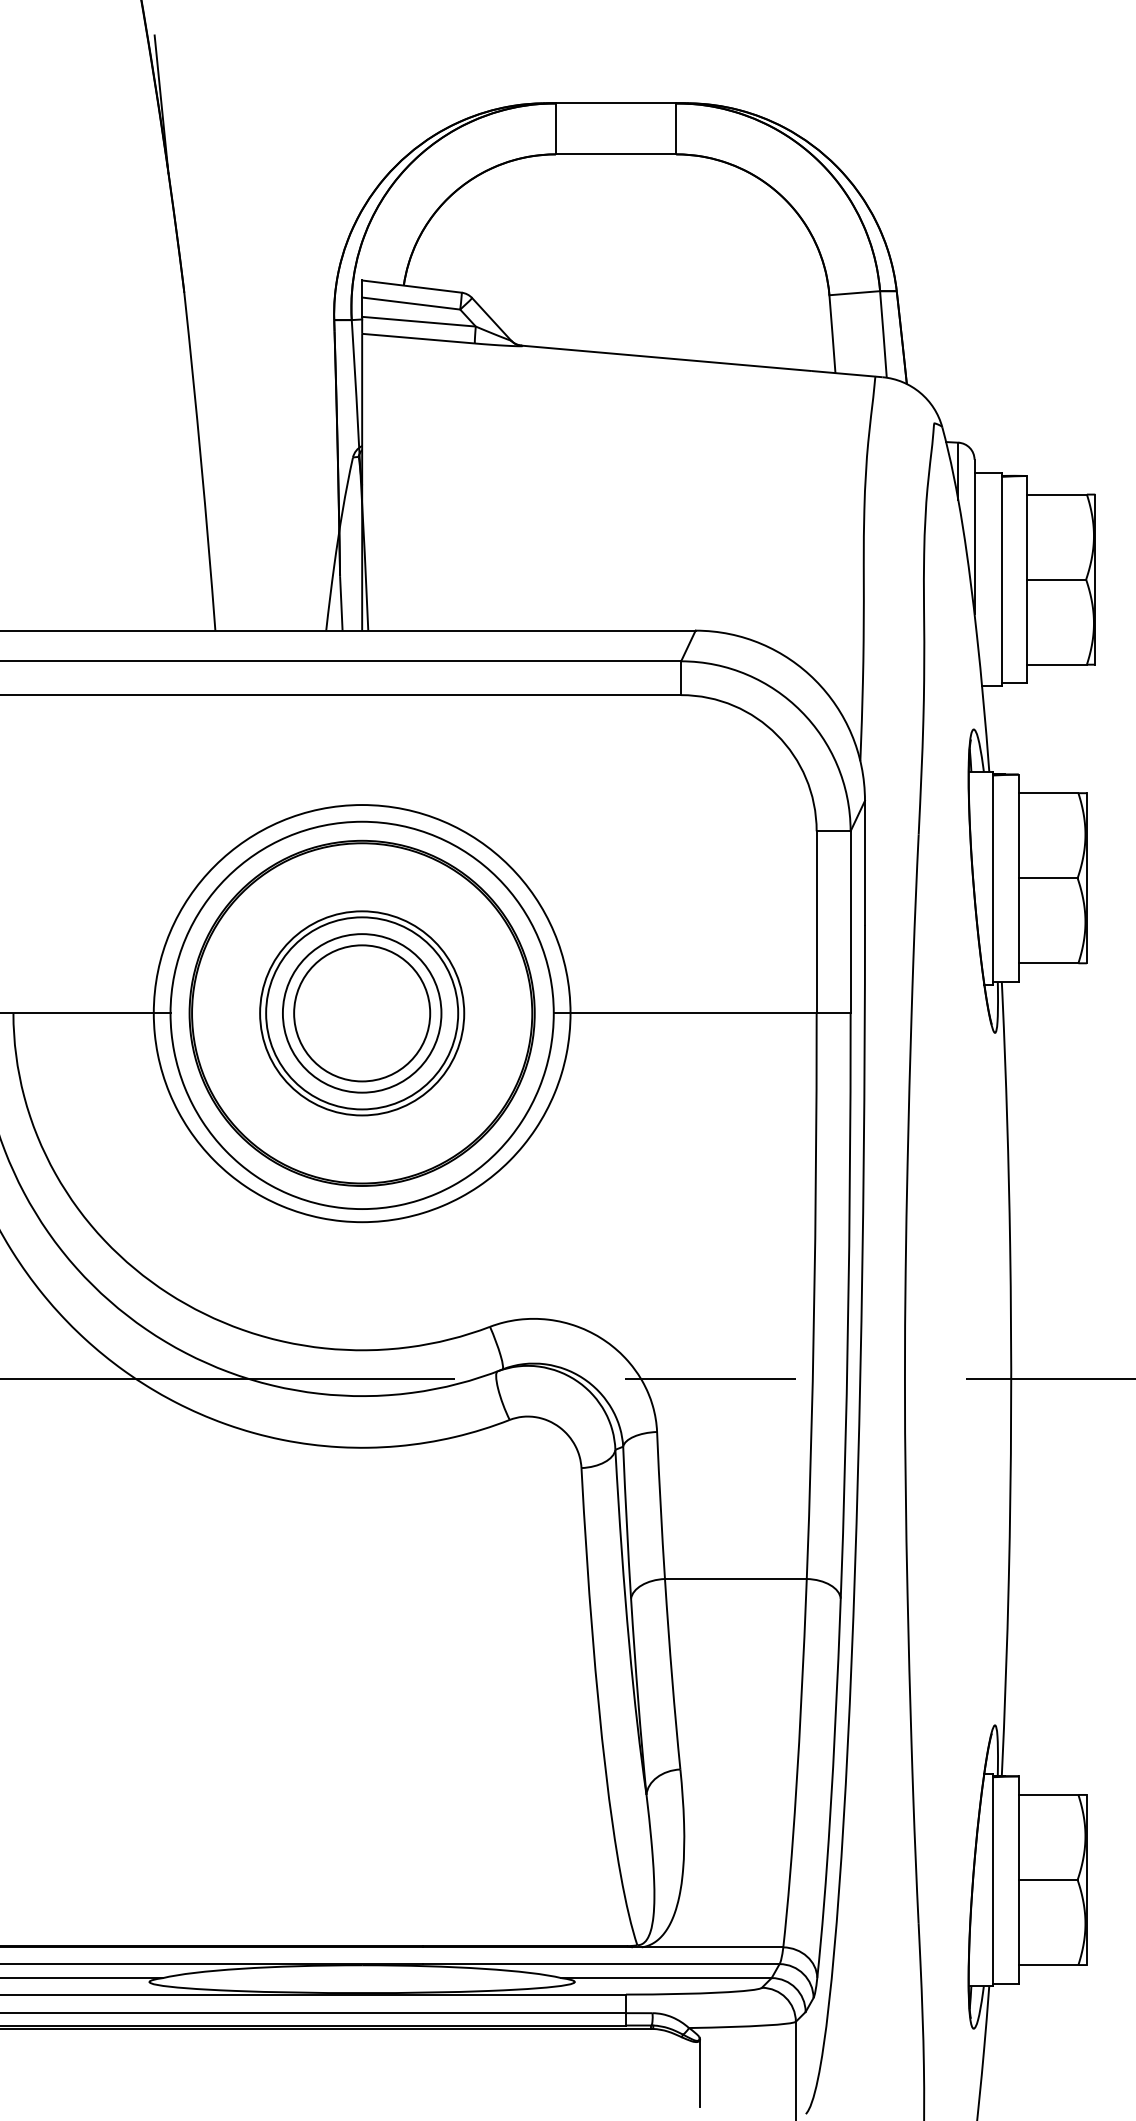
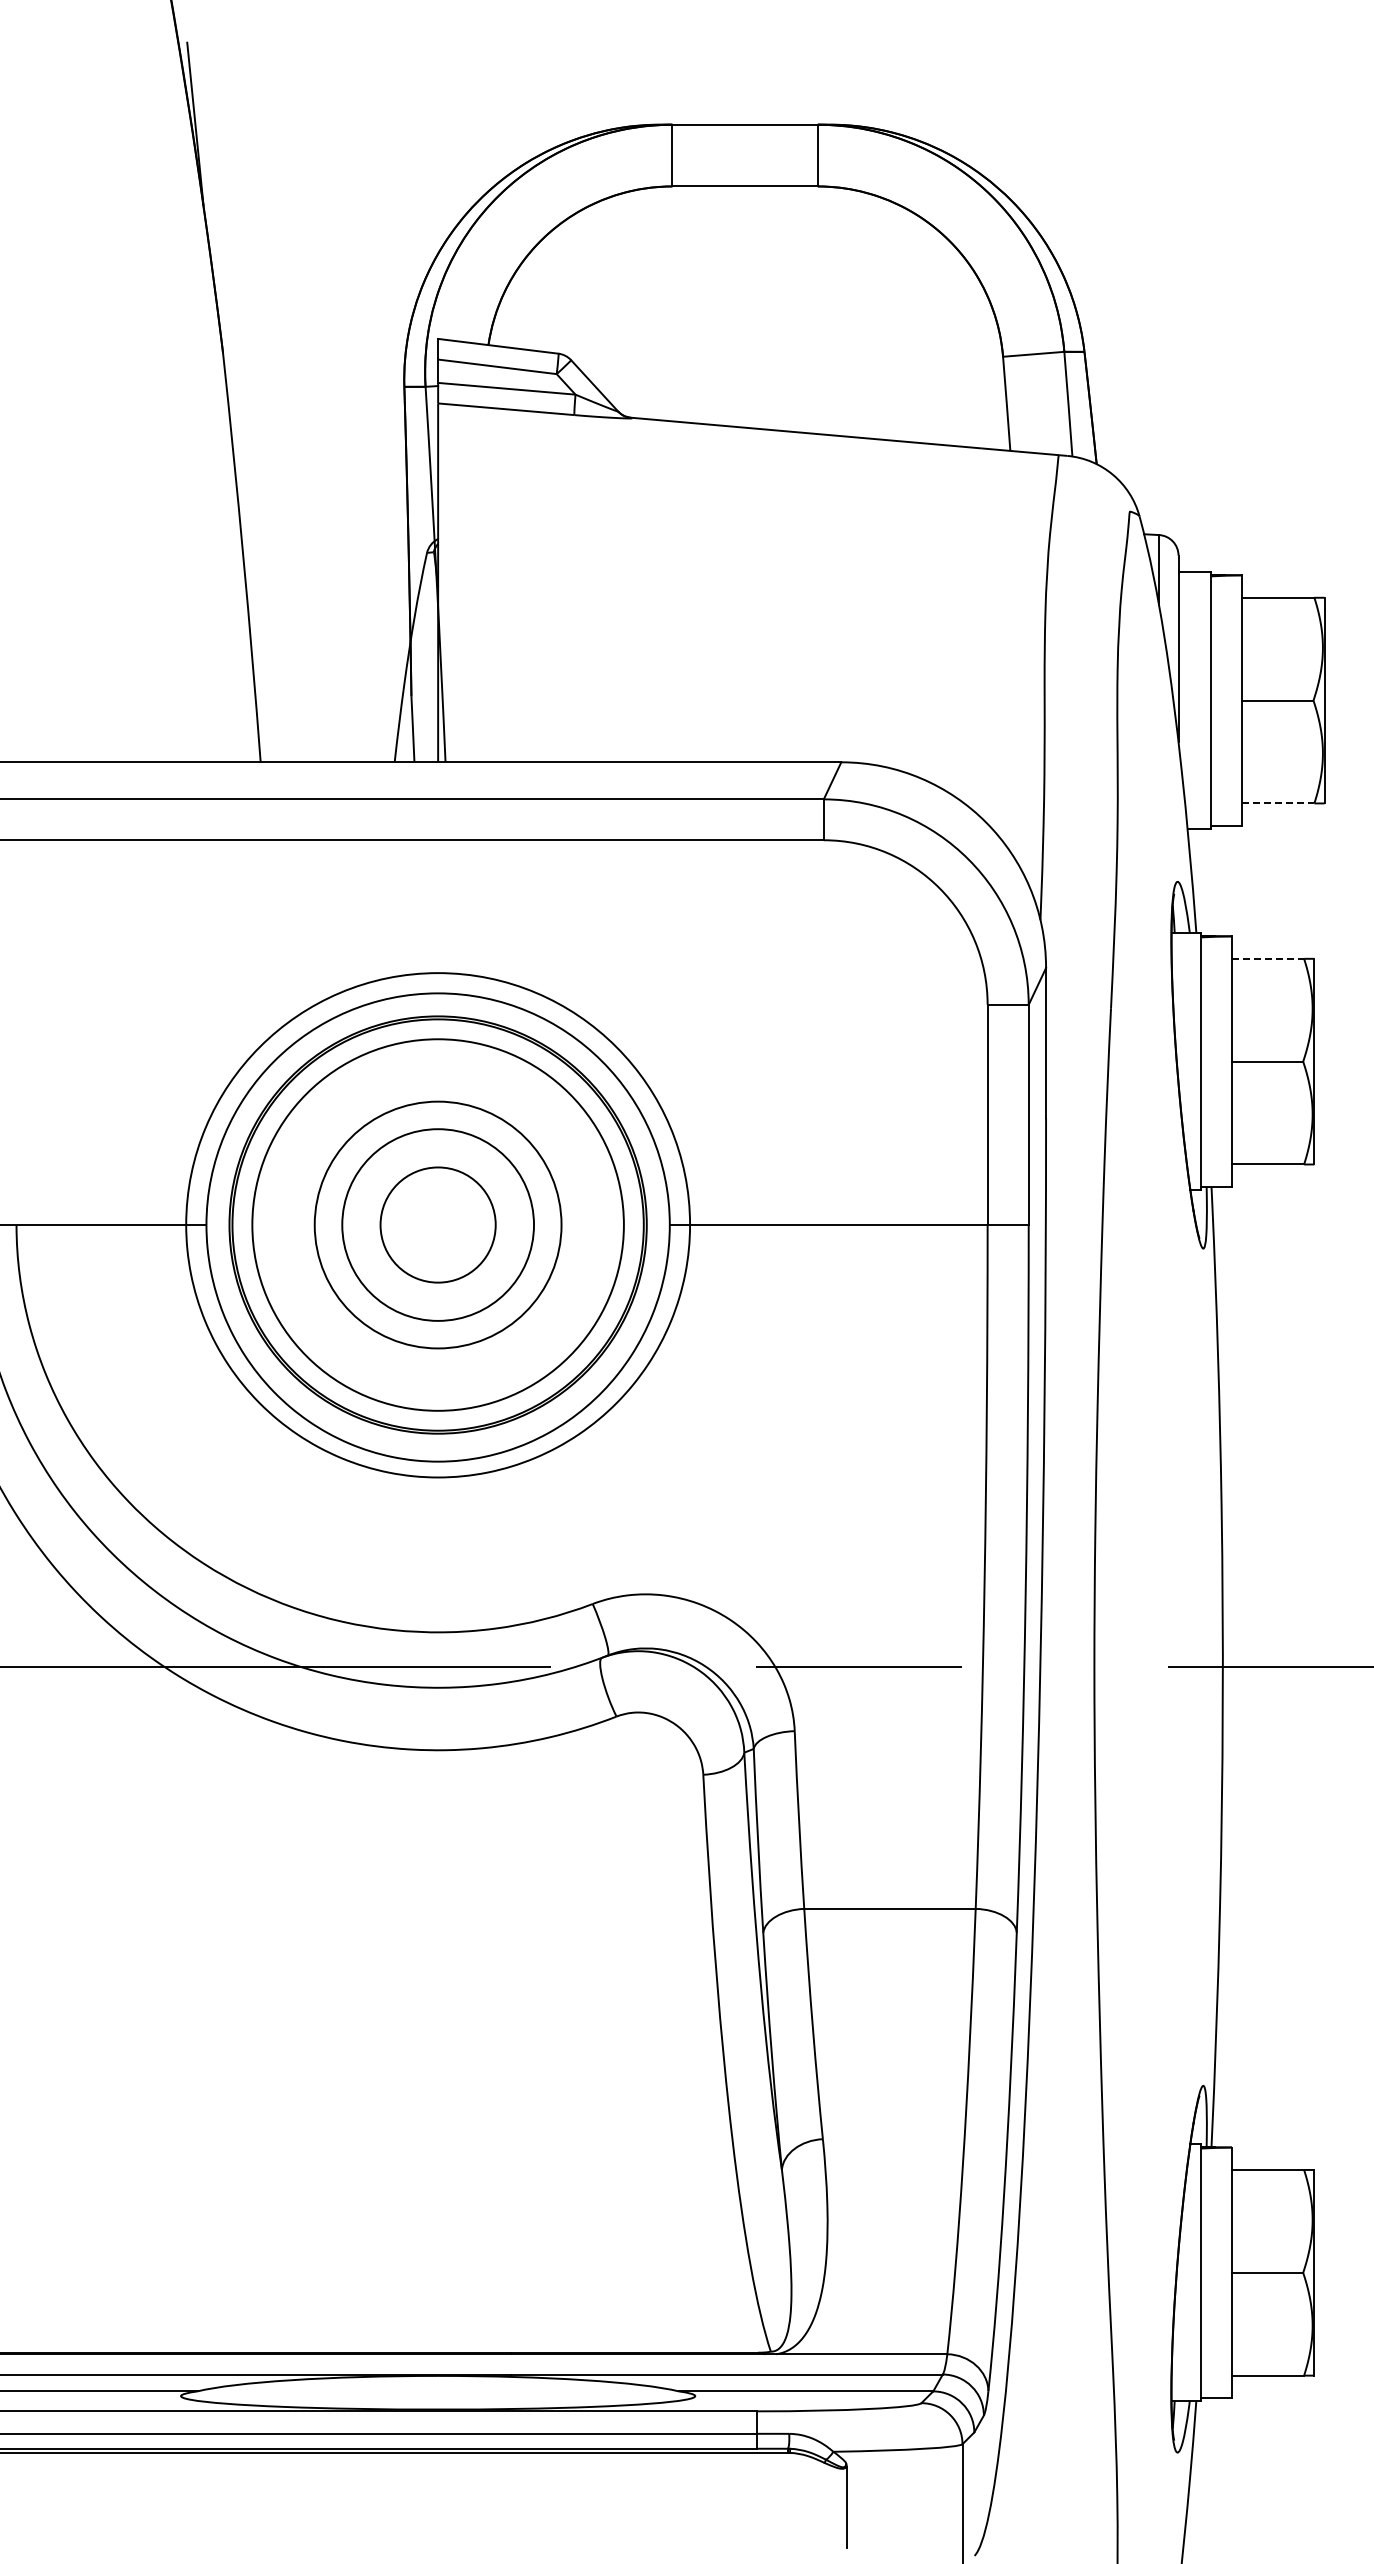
line: (1057, 664) -> (1278, 803), solid -> dashed
line: (1048, 792) -> (1268, 958), solid -> dashed
circle: (361, 1012) -> (437, 1224), size x0.7
circle: (362, 1012) -> (438, 1224), size x1.6

